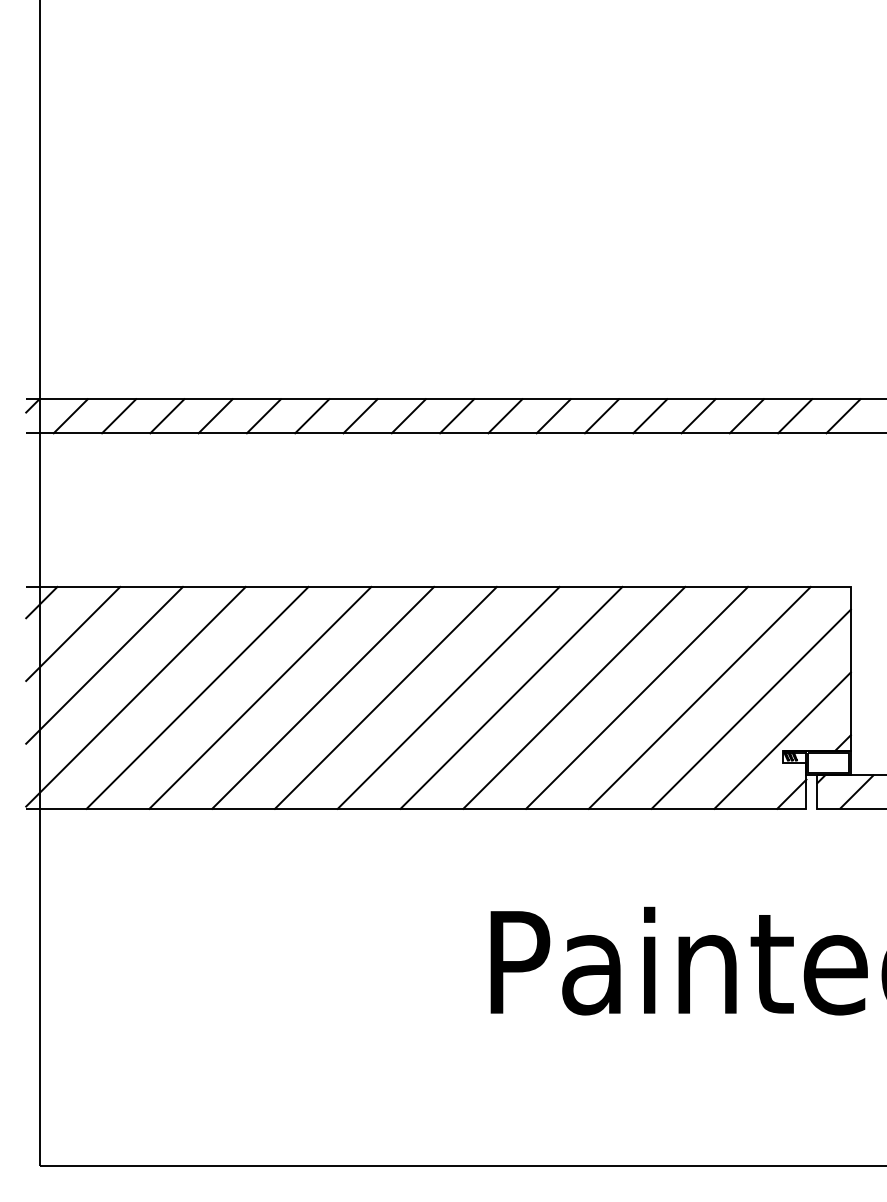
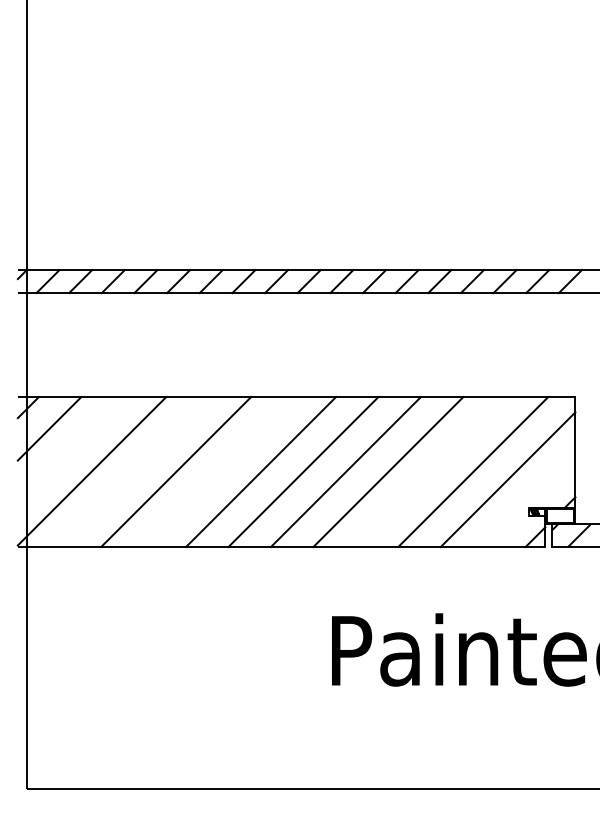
line: (104, 666) -> (70, 450), removed
line: (197, 698) -> (133, 472), removed
line: (322, 698) -> (218, 472), removed
line: (636, 698) -> (430, 472), removed
line: (782, 740) -> (529, 500), removed

